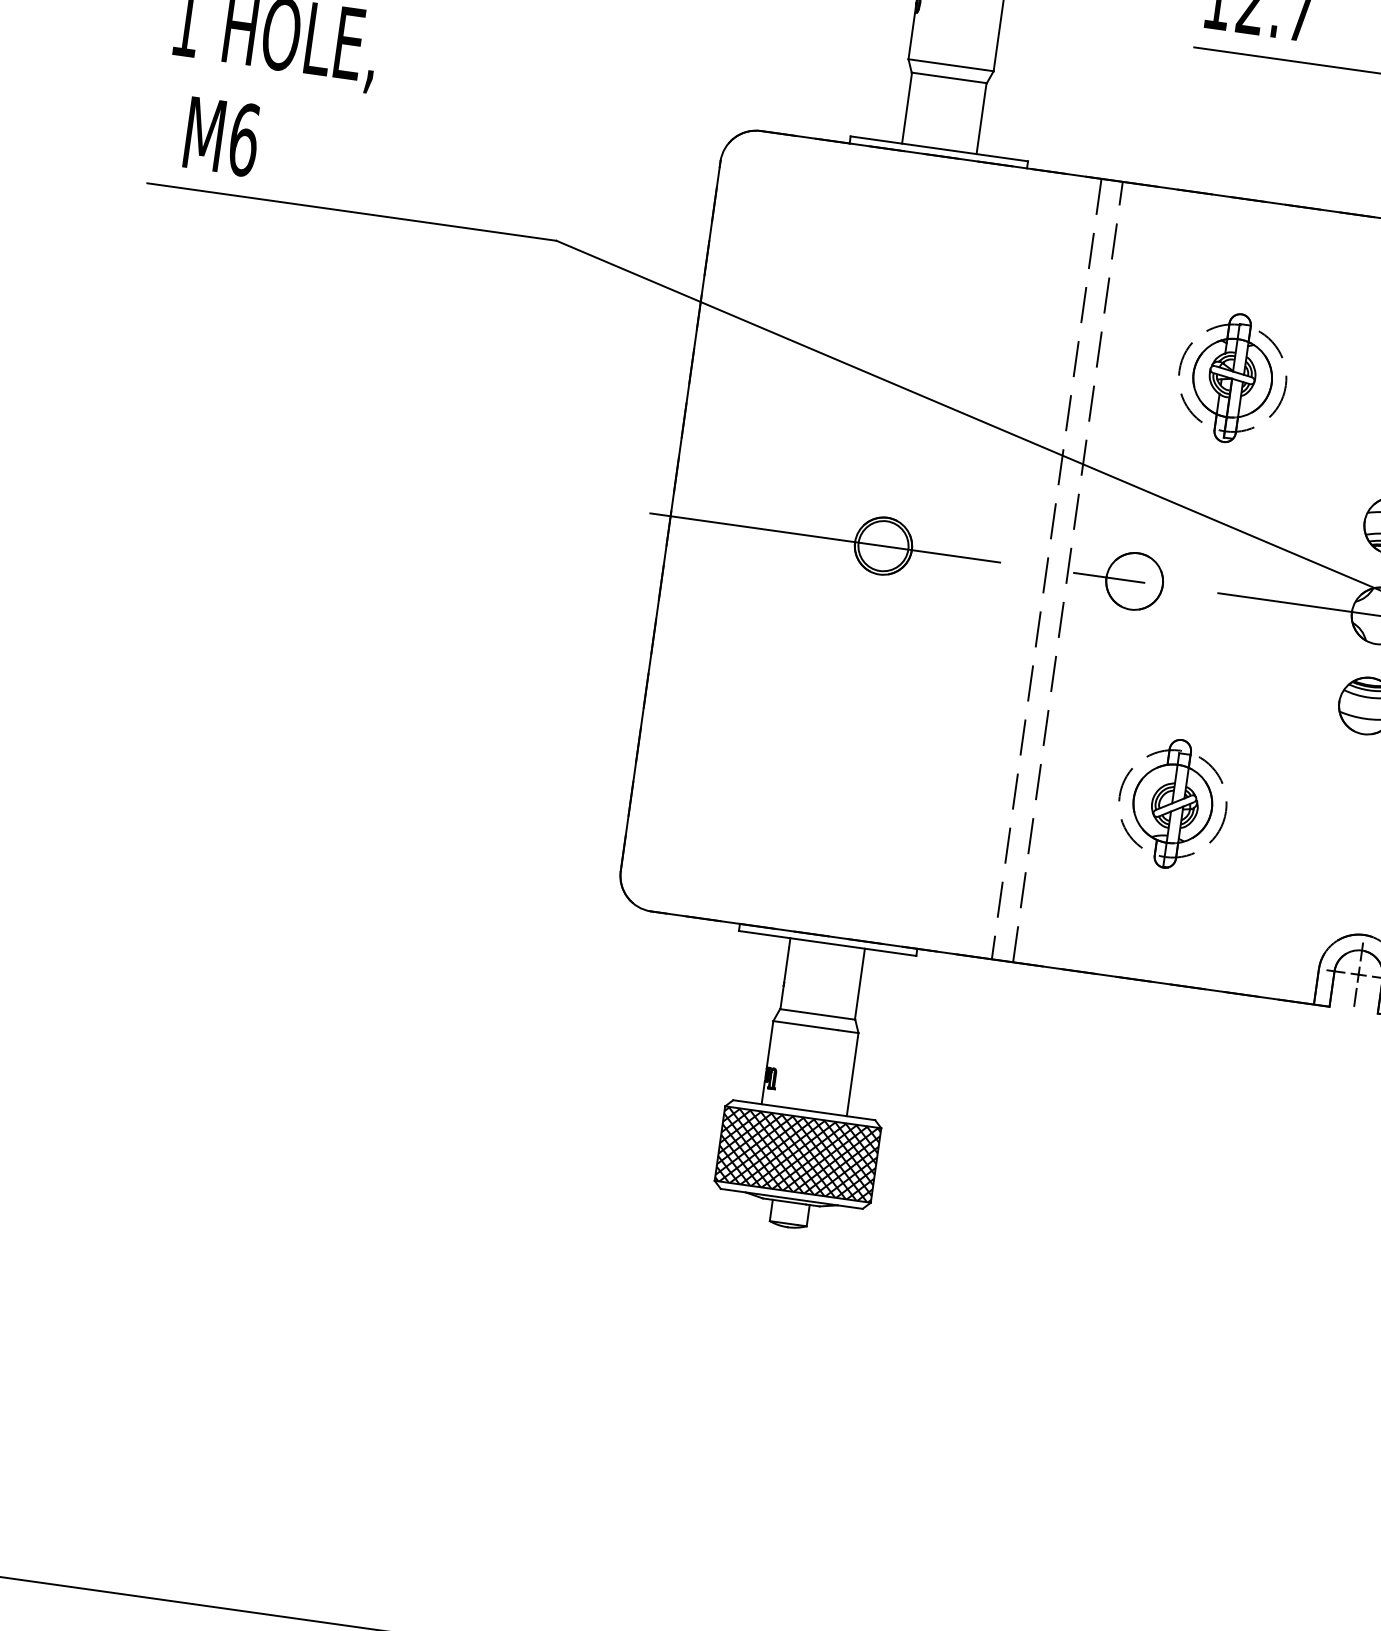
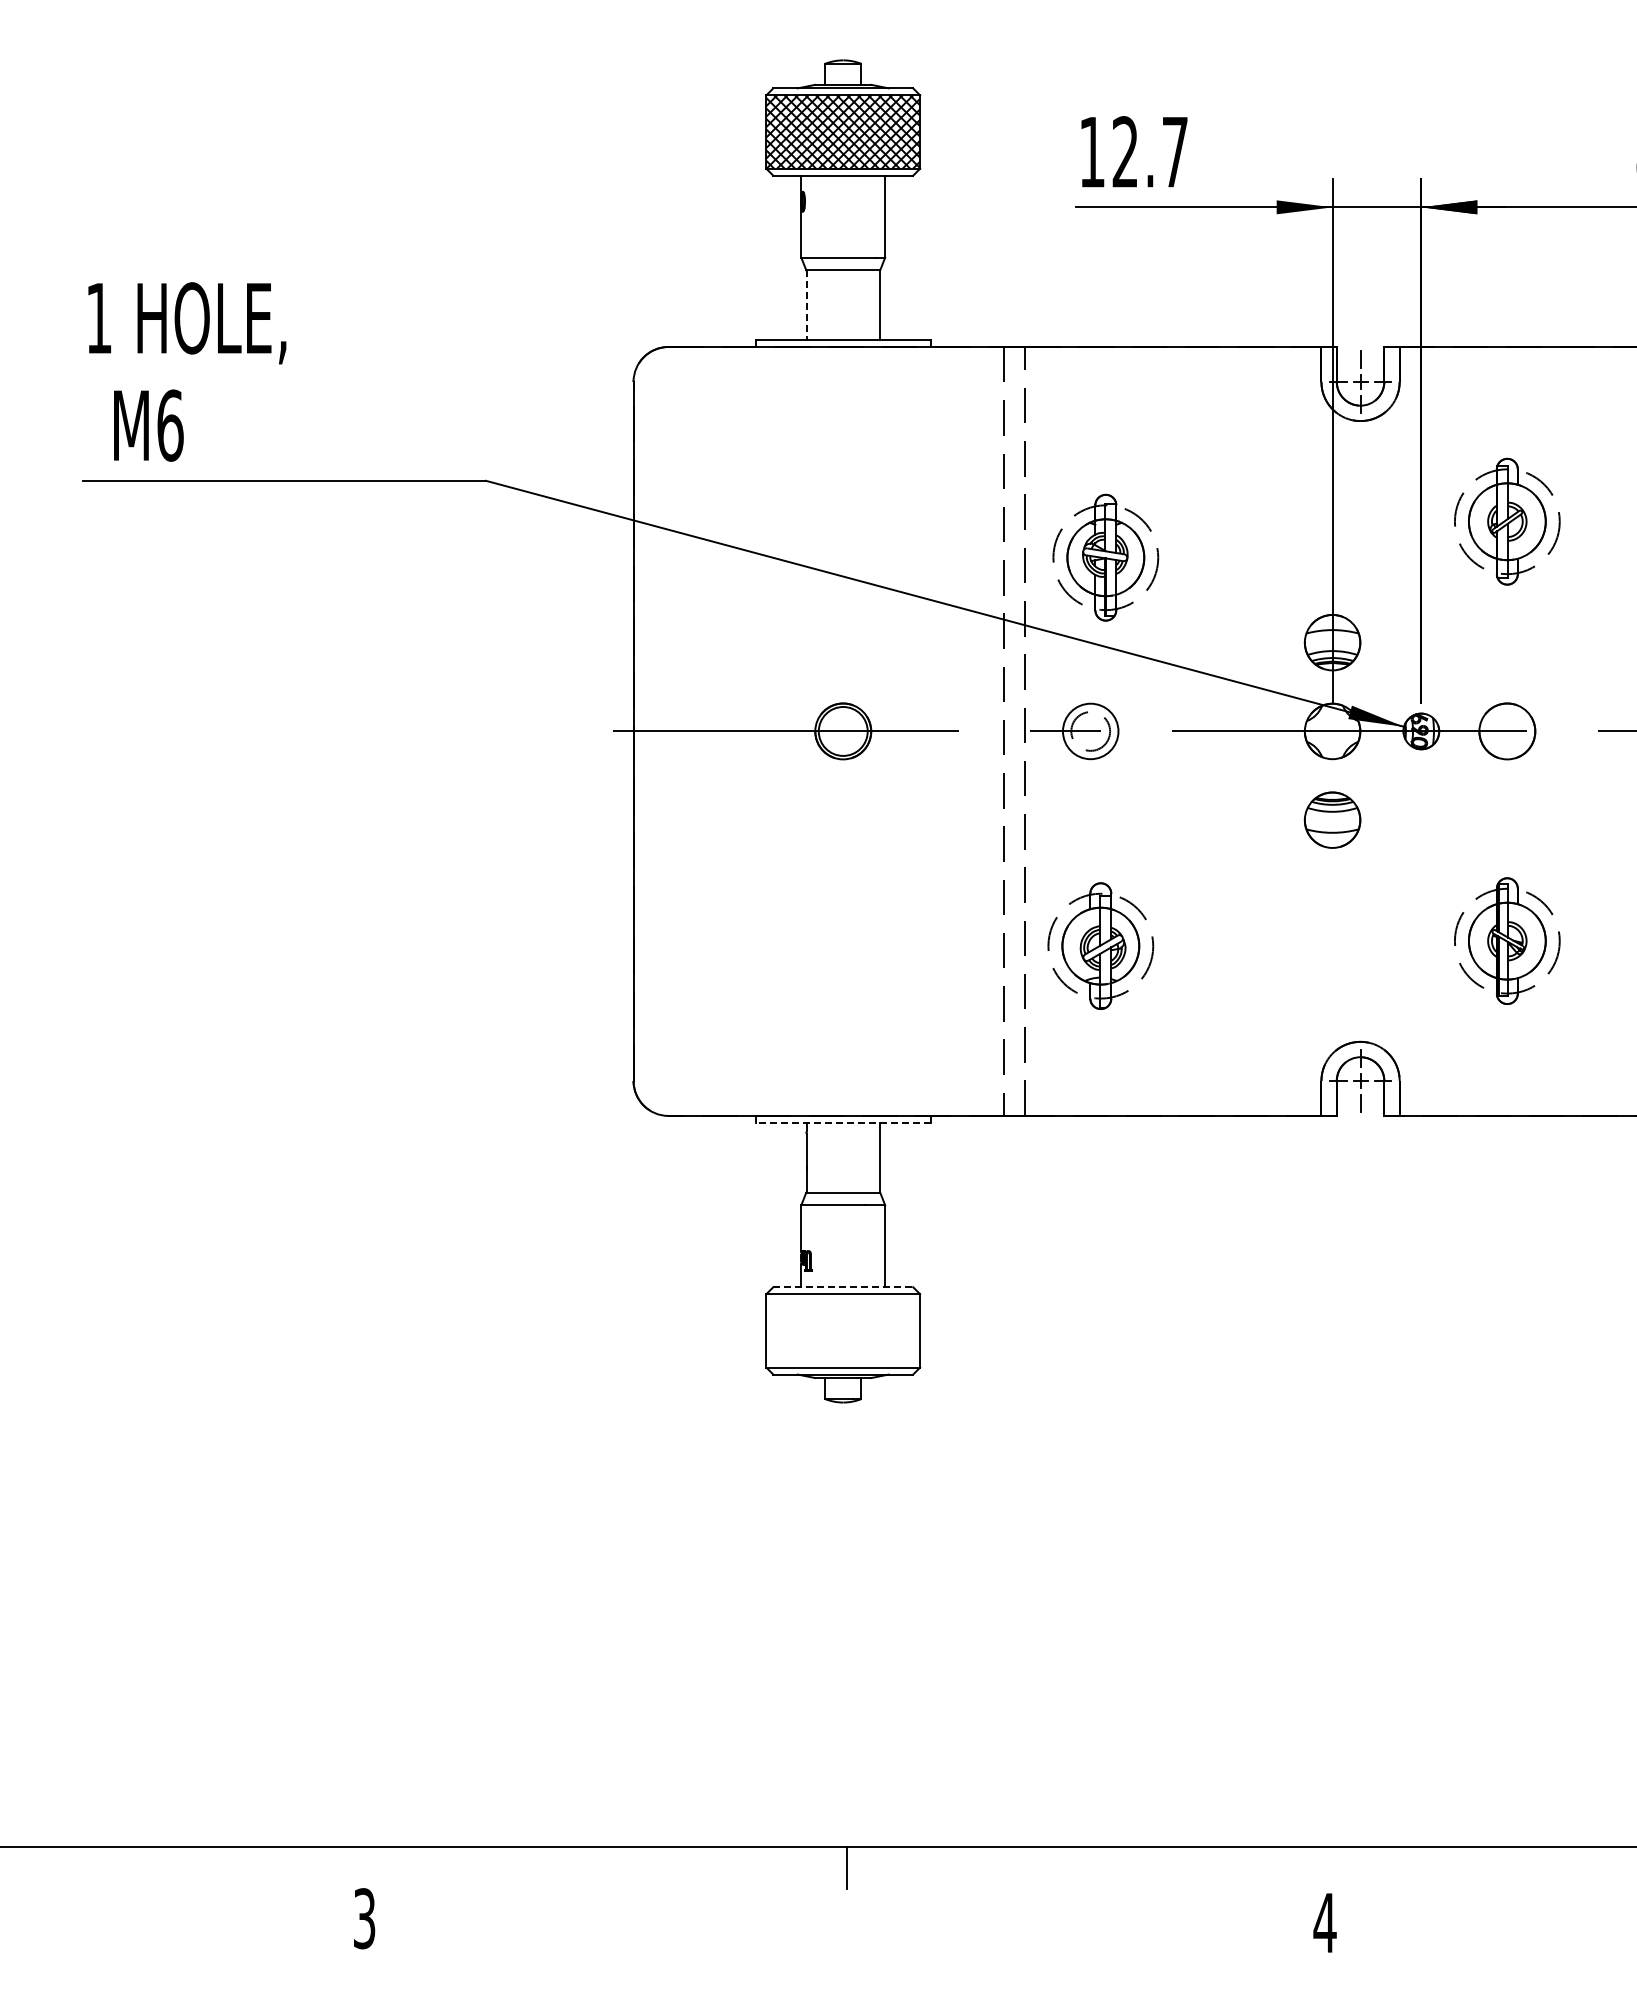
line: (906, 108) -> (806, 305), solid -> dashed
part: (1232, 377) -> (1105, 557), moved
circle: (1134, 581) -> (1090, 731), size x0.7
part: (1172, 803) -> (1100, 945), moved
line: (826, 942) -> (842, 1122), solid -> dashed
line: (804, 1110) -> (843, 1287), solid -> dashed
hatch: (798, 1154) -> (843, 1330), removed

